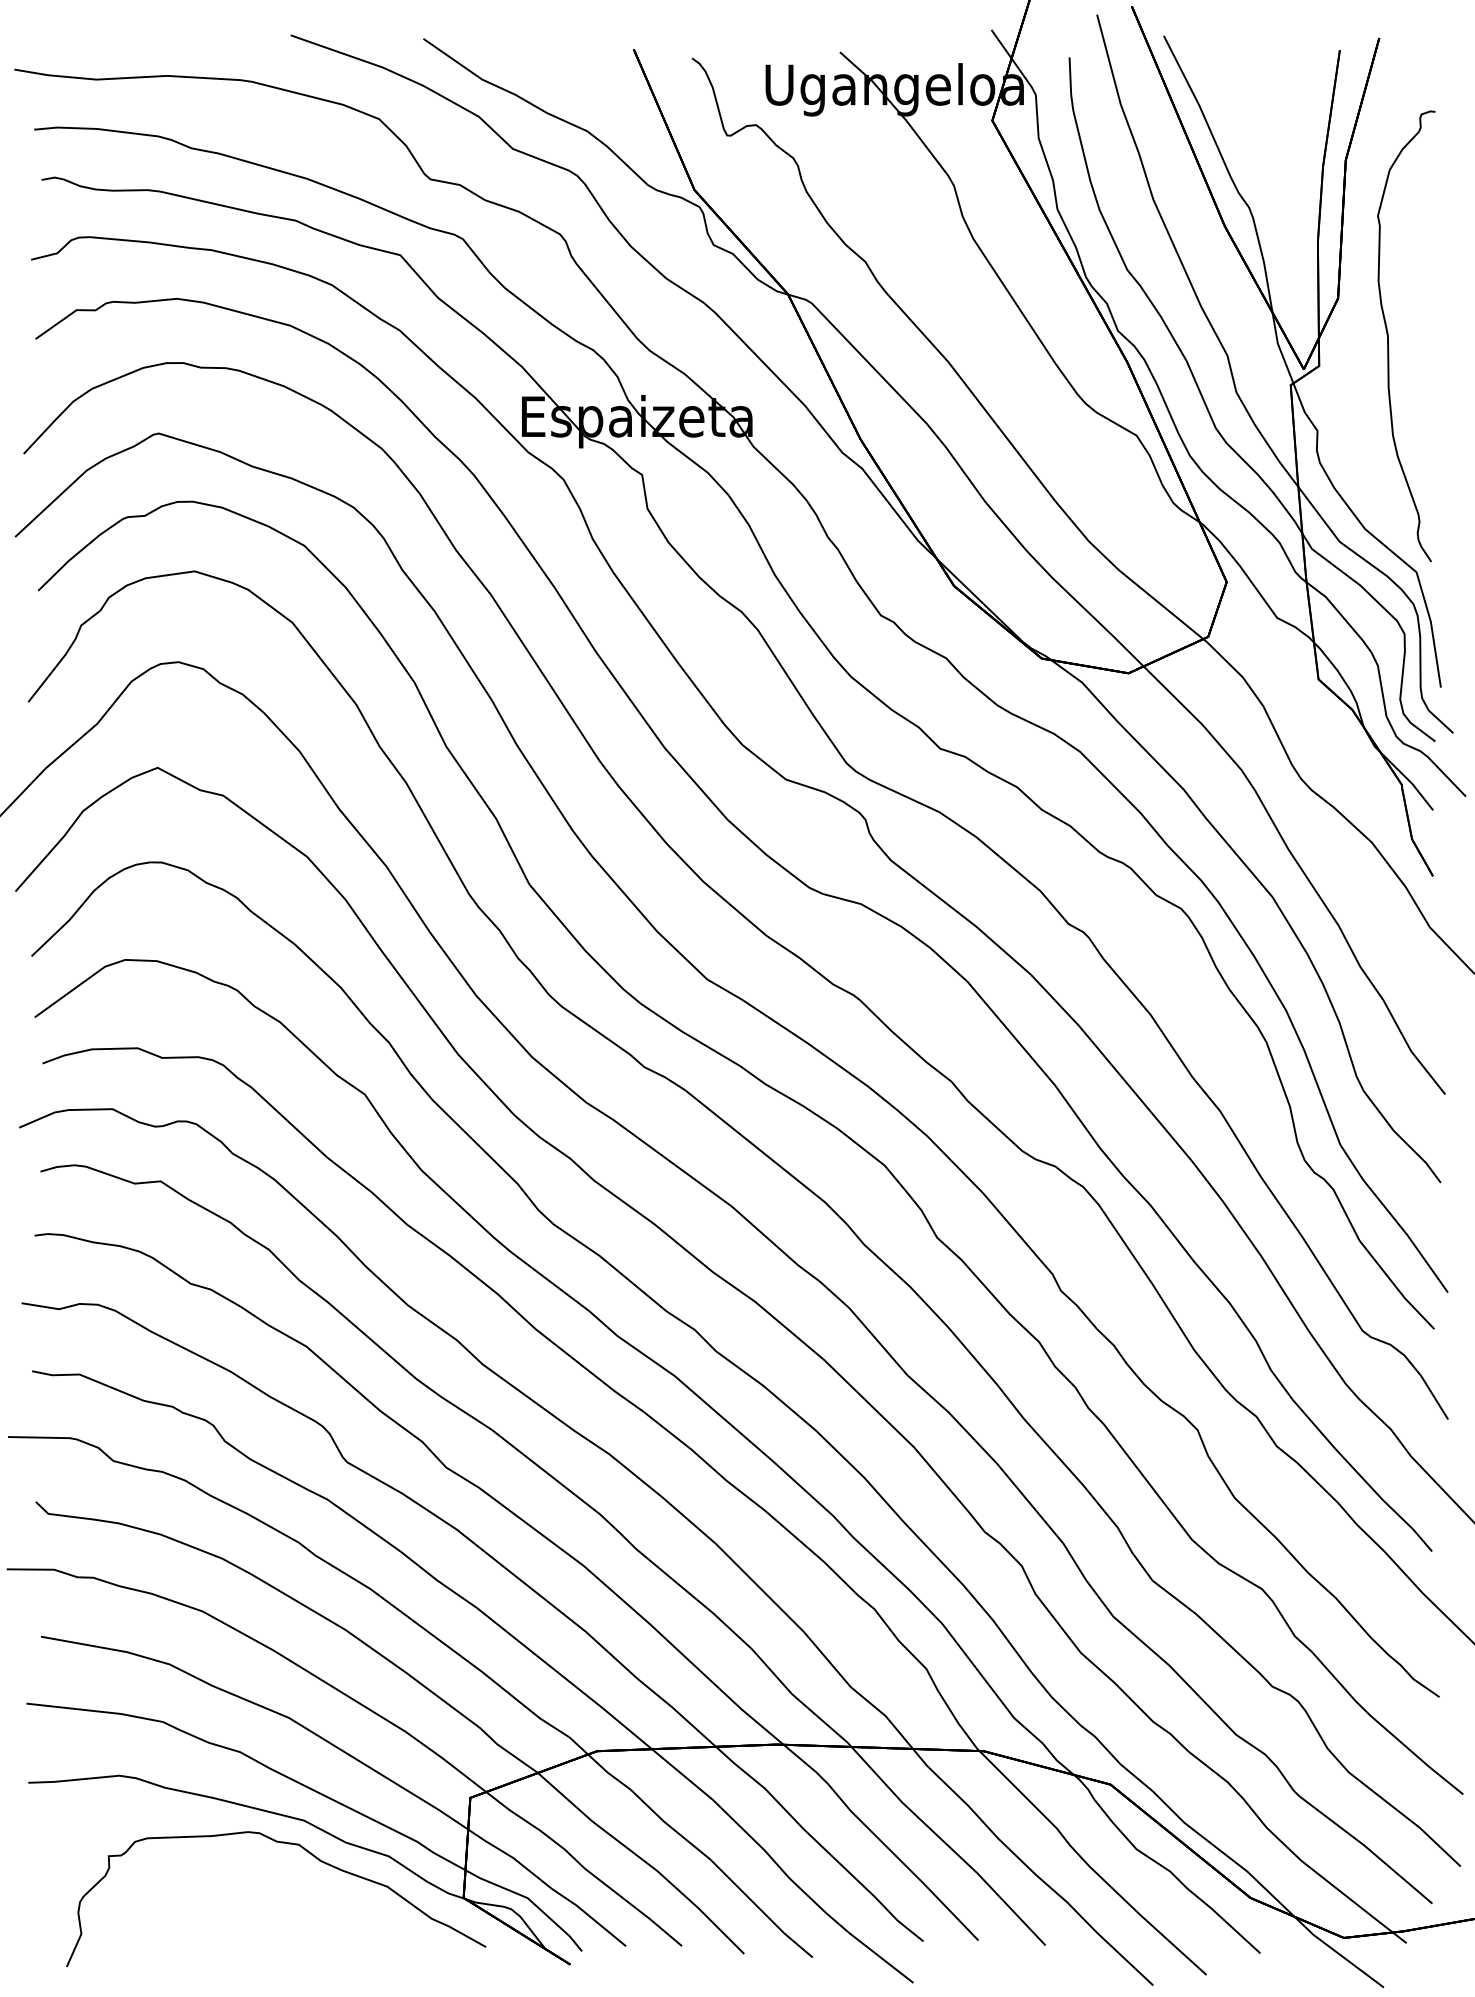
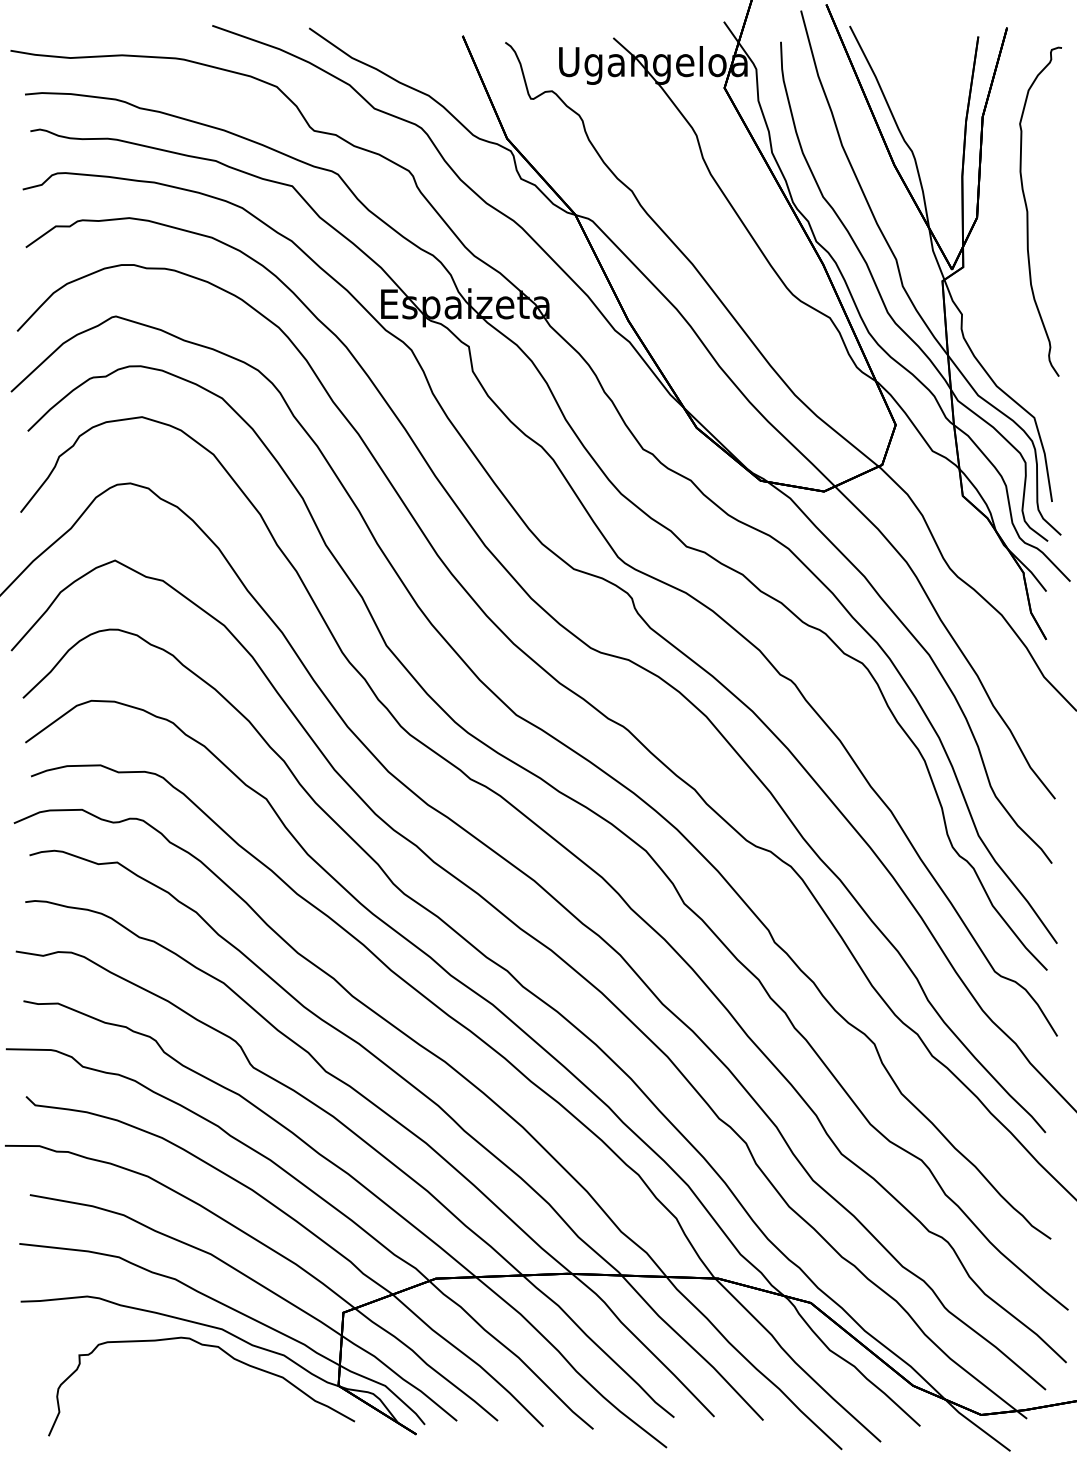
curve: (1388, 336) -> (1027, 212), moved

